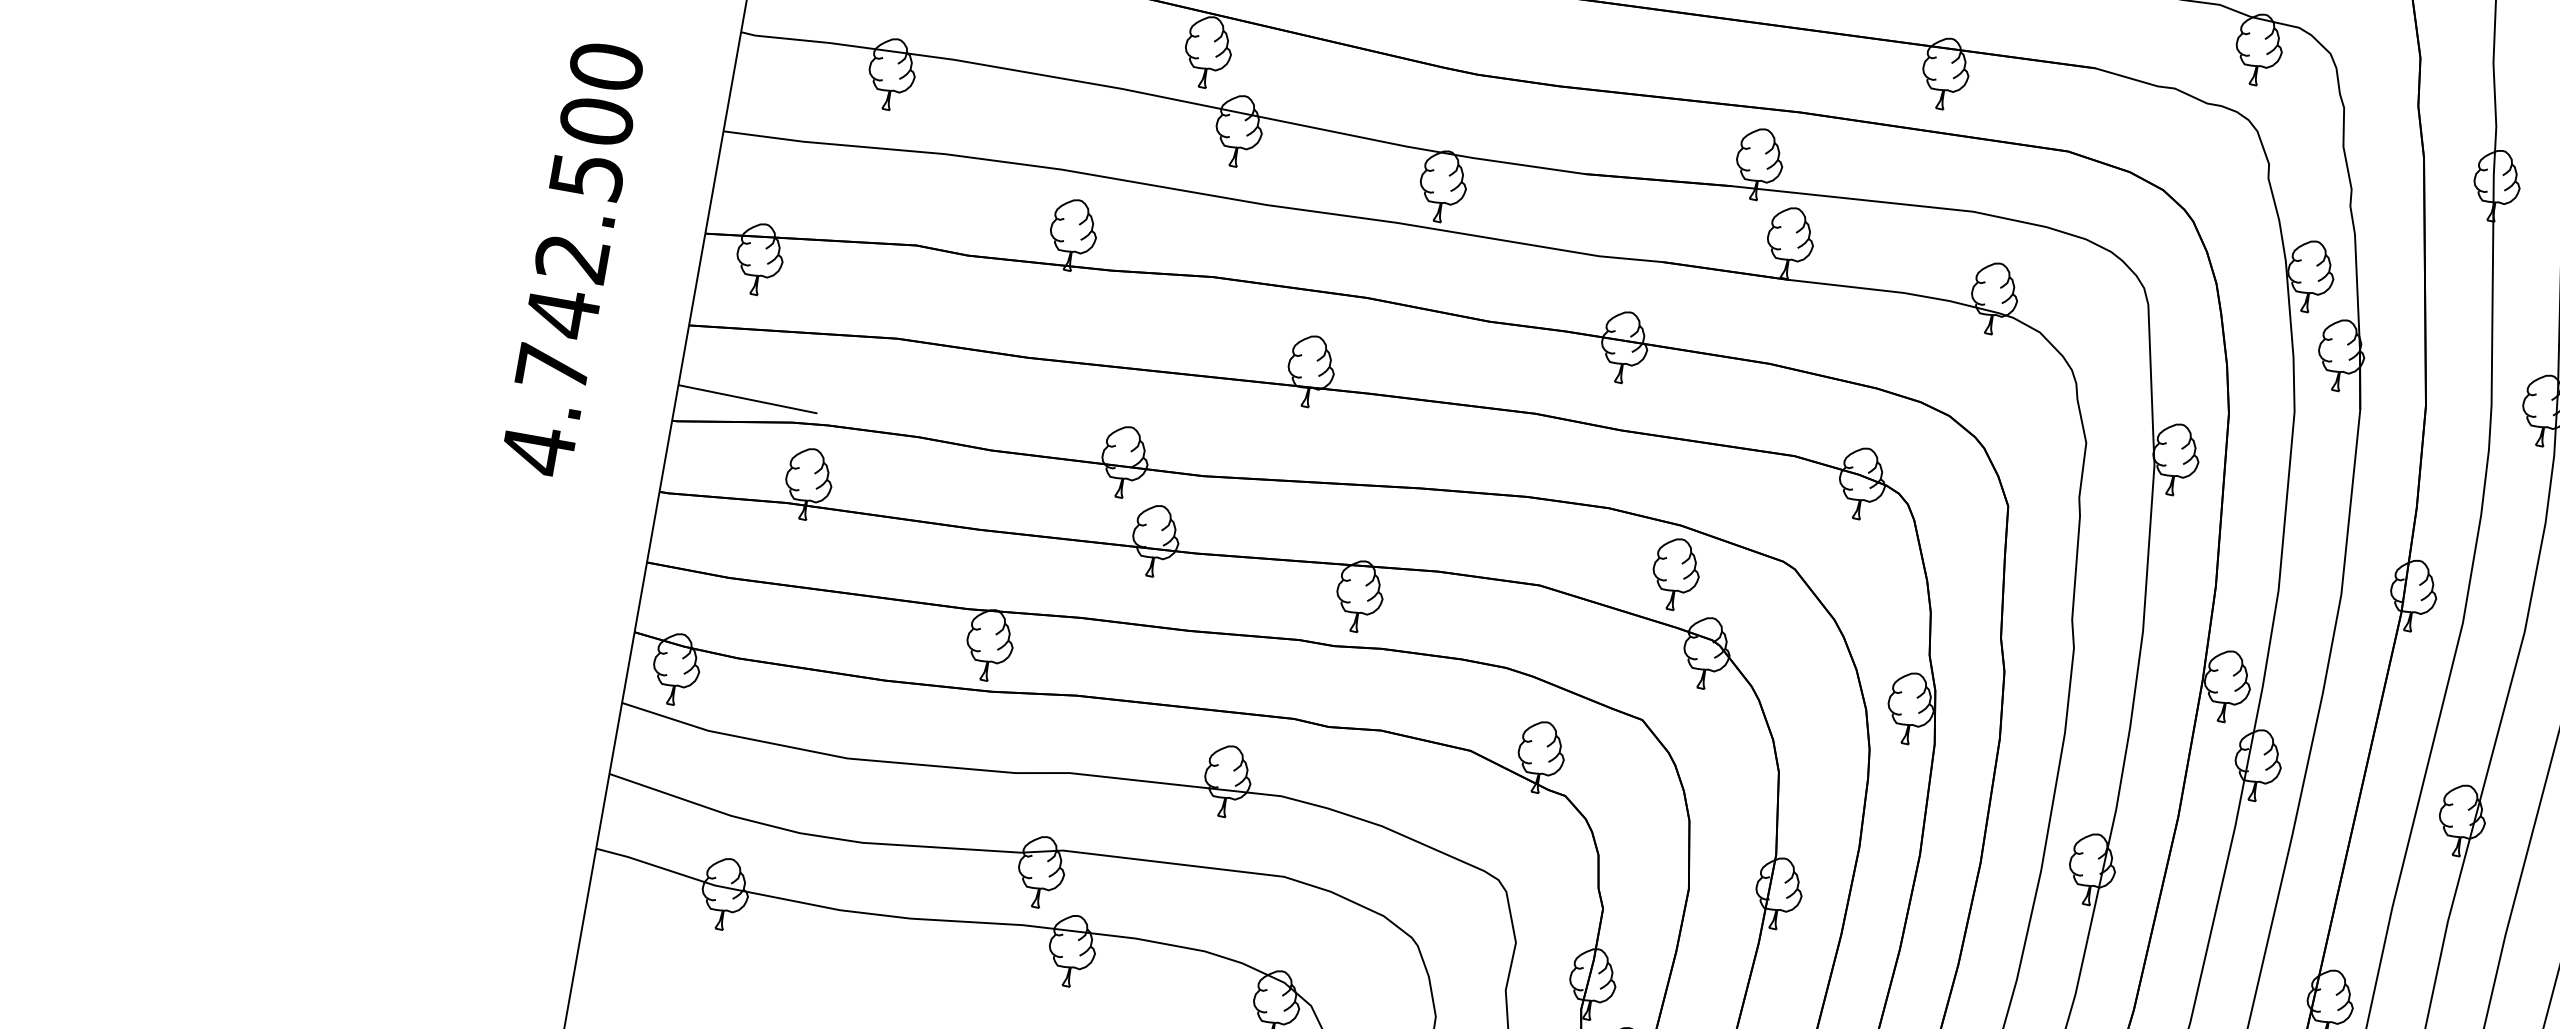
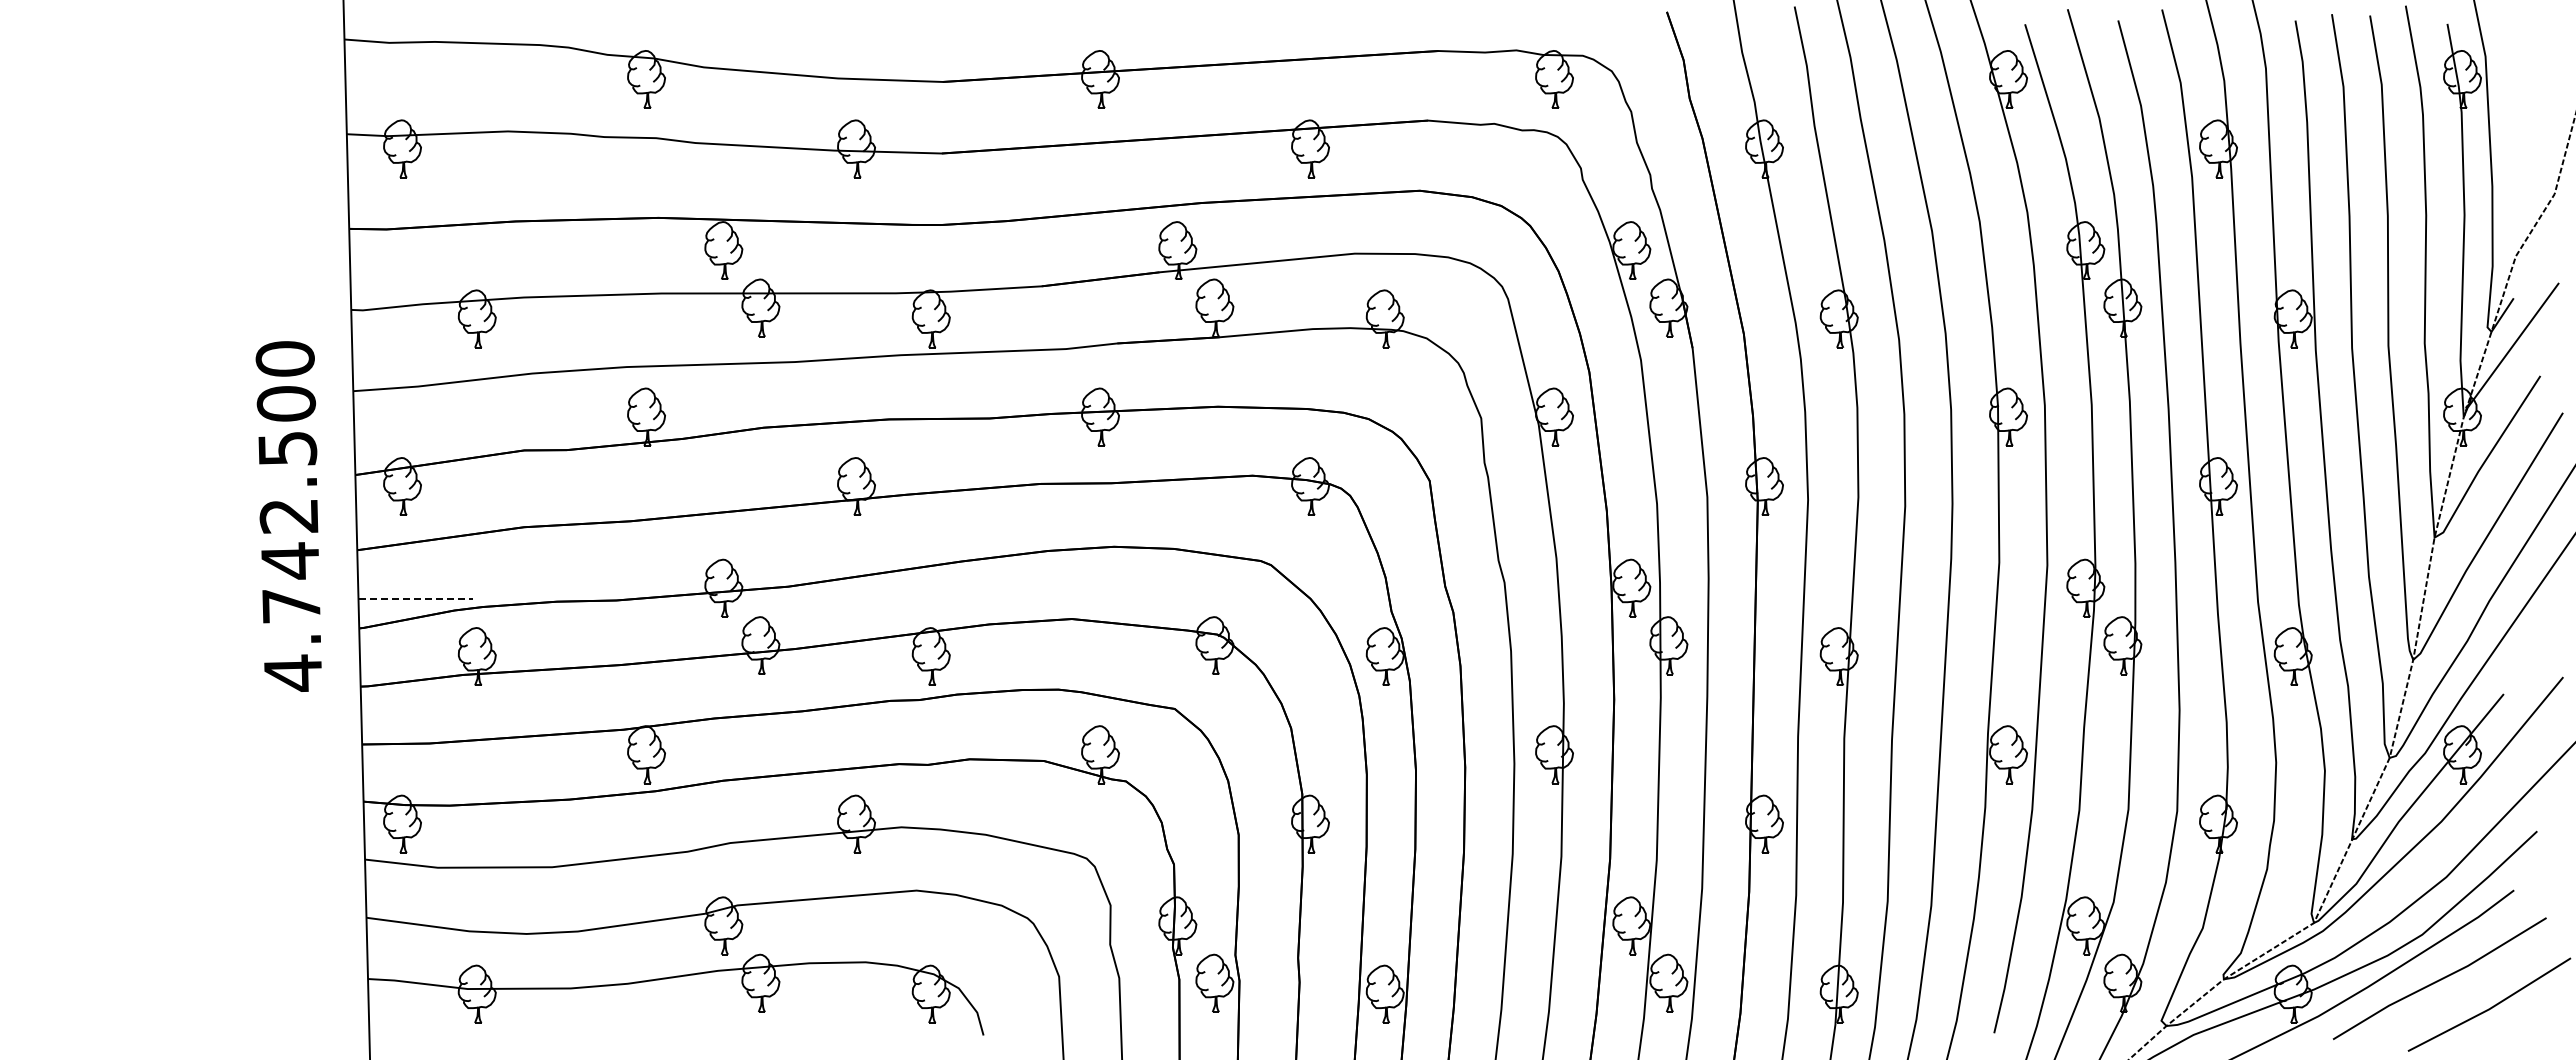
text: (571, 258) -> (288, 516), moved
line: (748, 399) -> (416, 599), solid -> dashed
part: (1675, 573) -> (1177, 587), removed

